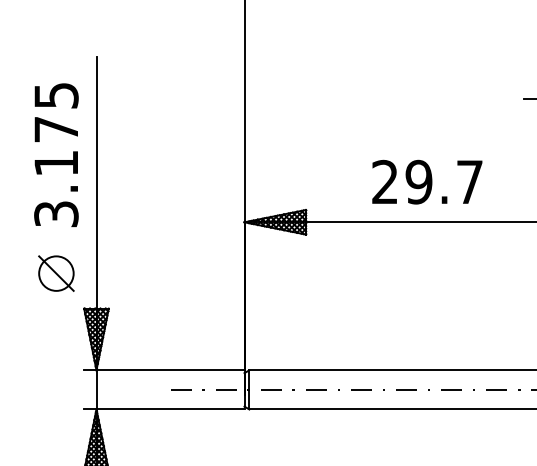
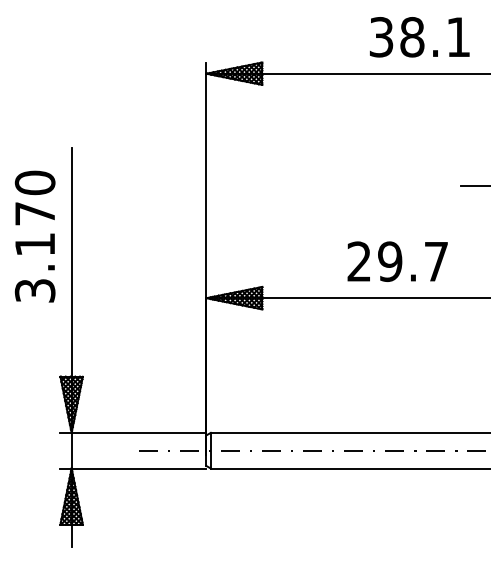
text: (55, 95) -> (34, 182), 3.175 -> 3.170
text: (427, 181) -> (397, 261), moved
part: (55, 273) -> (34, 344), removed

